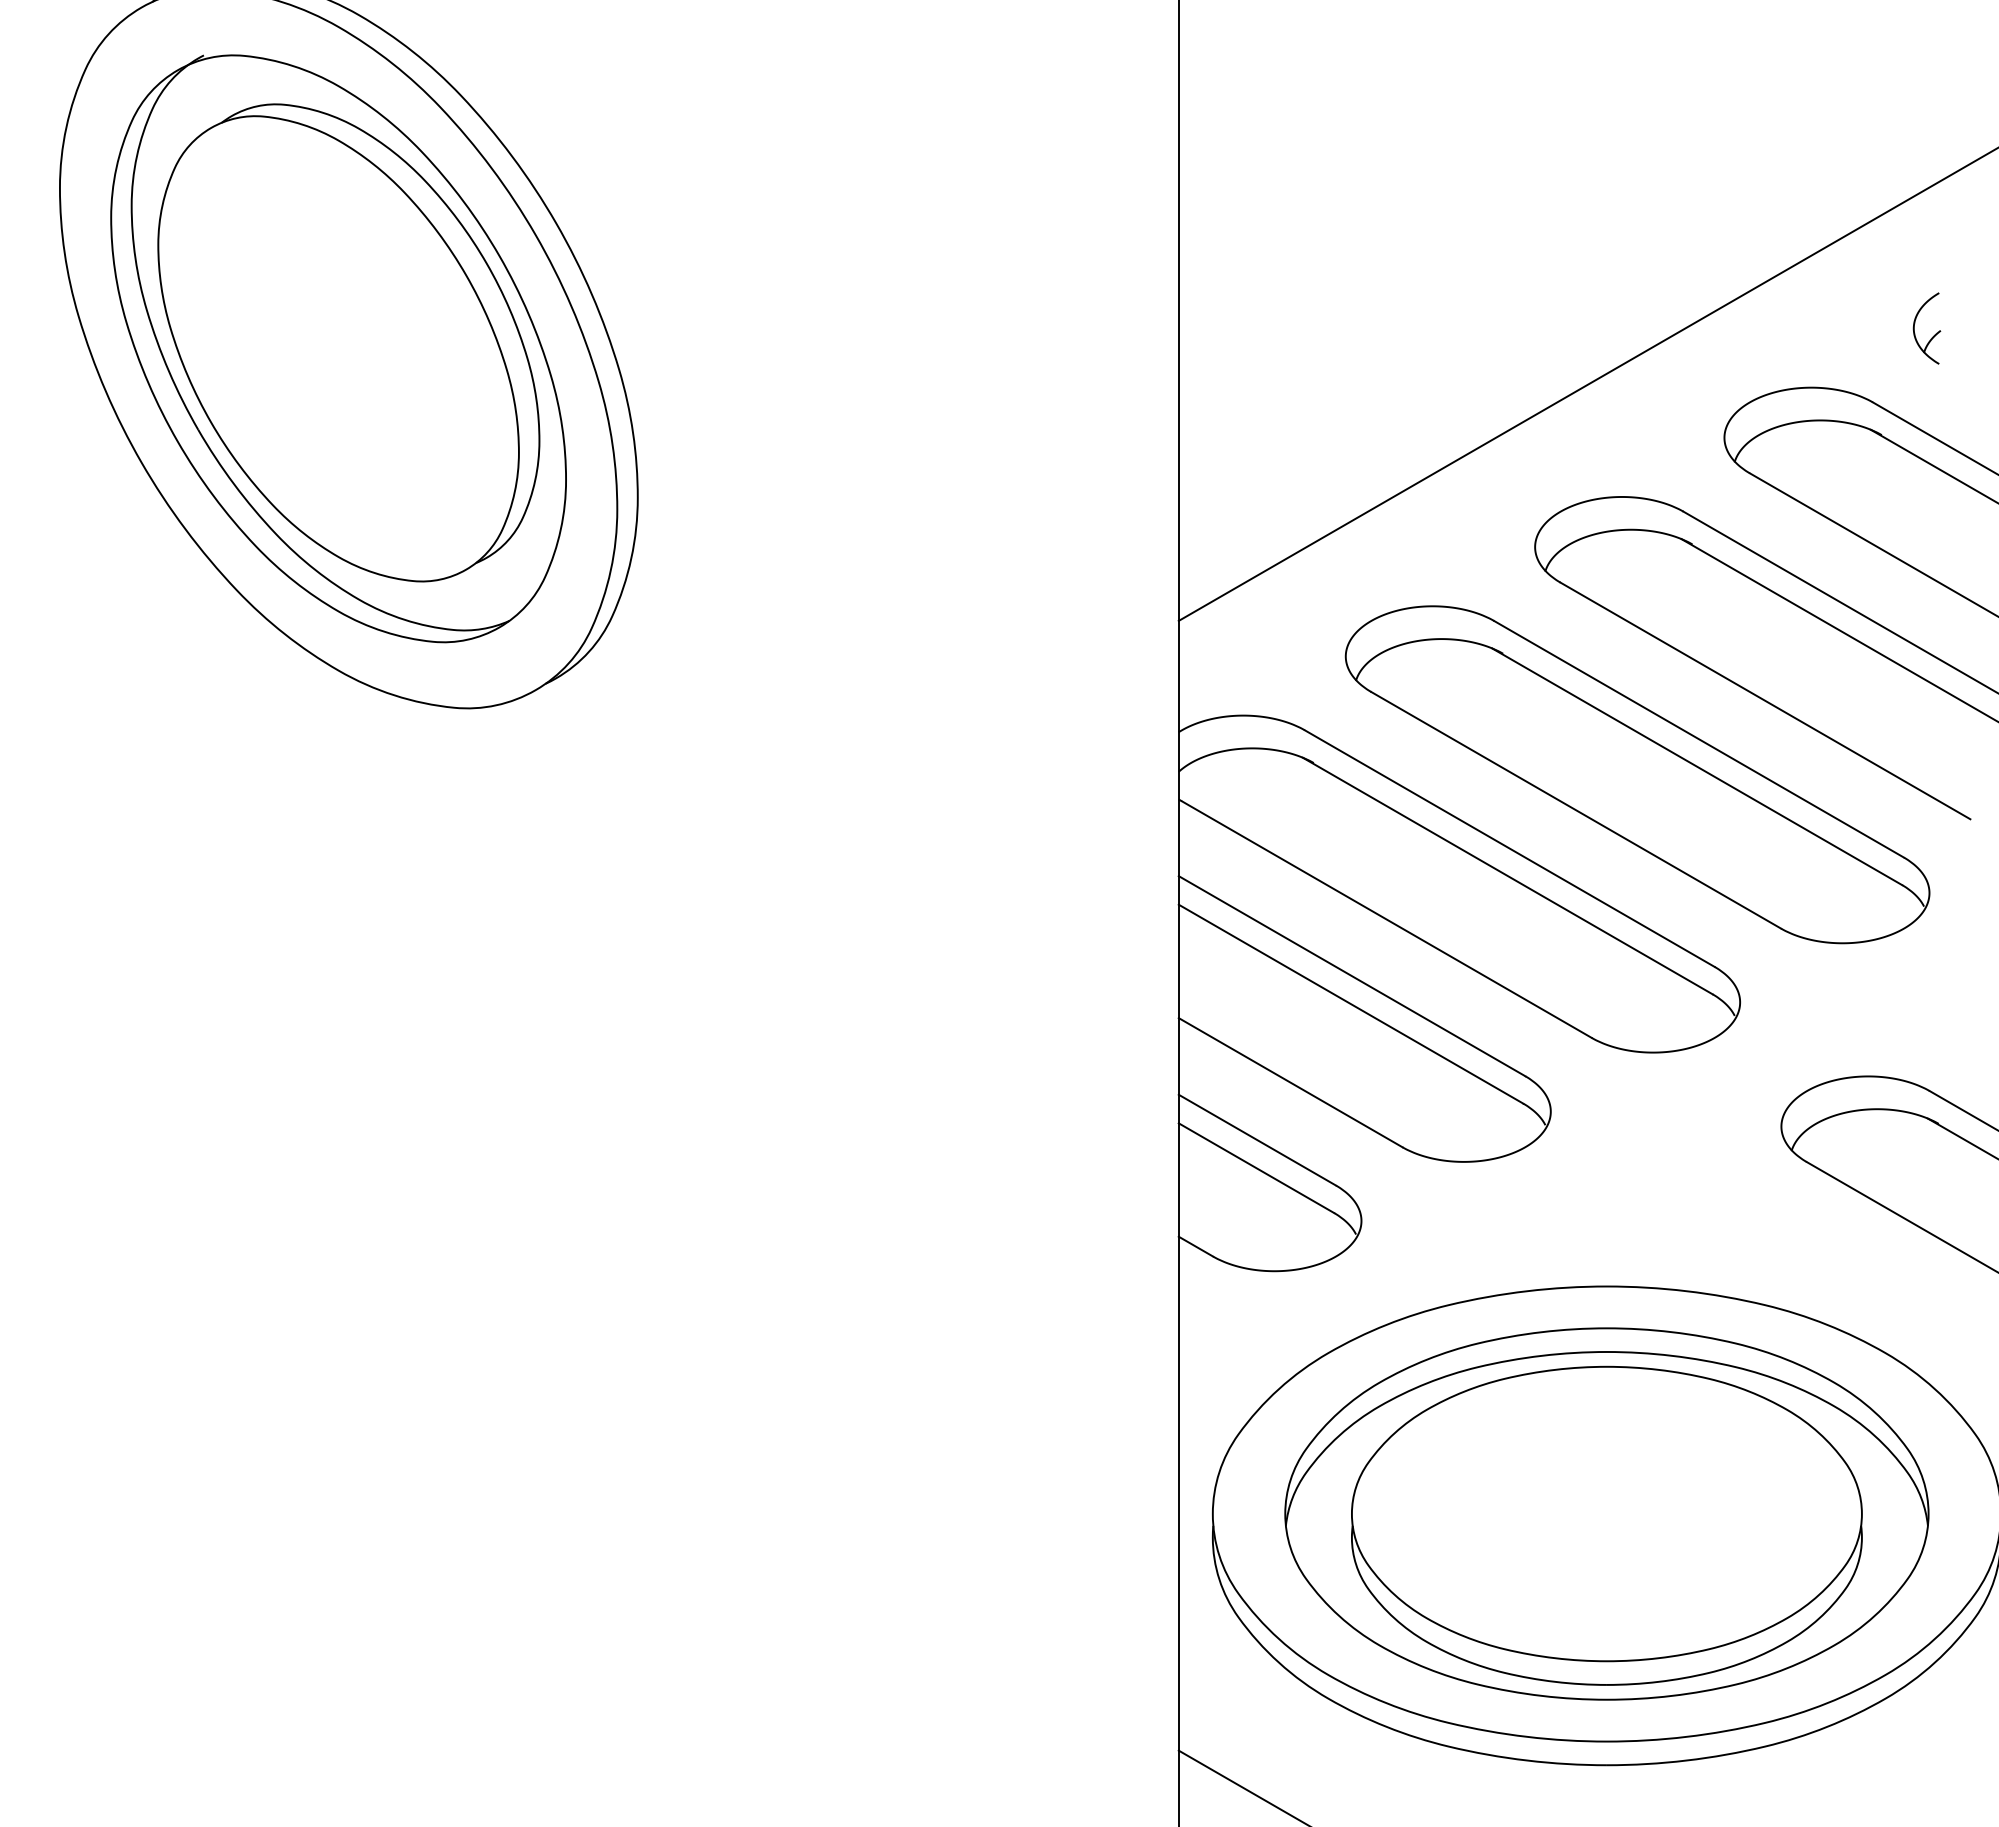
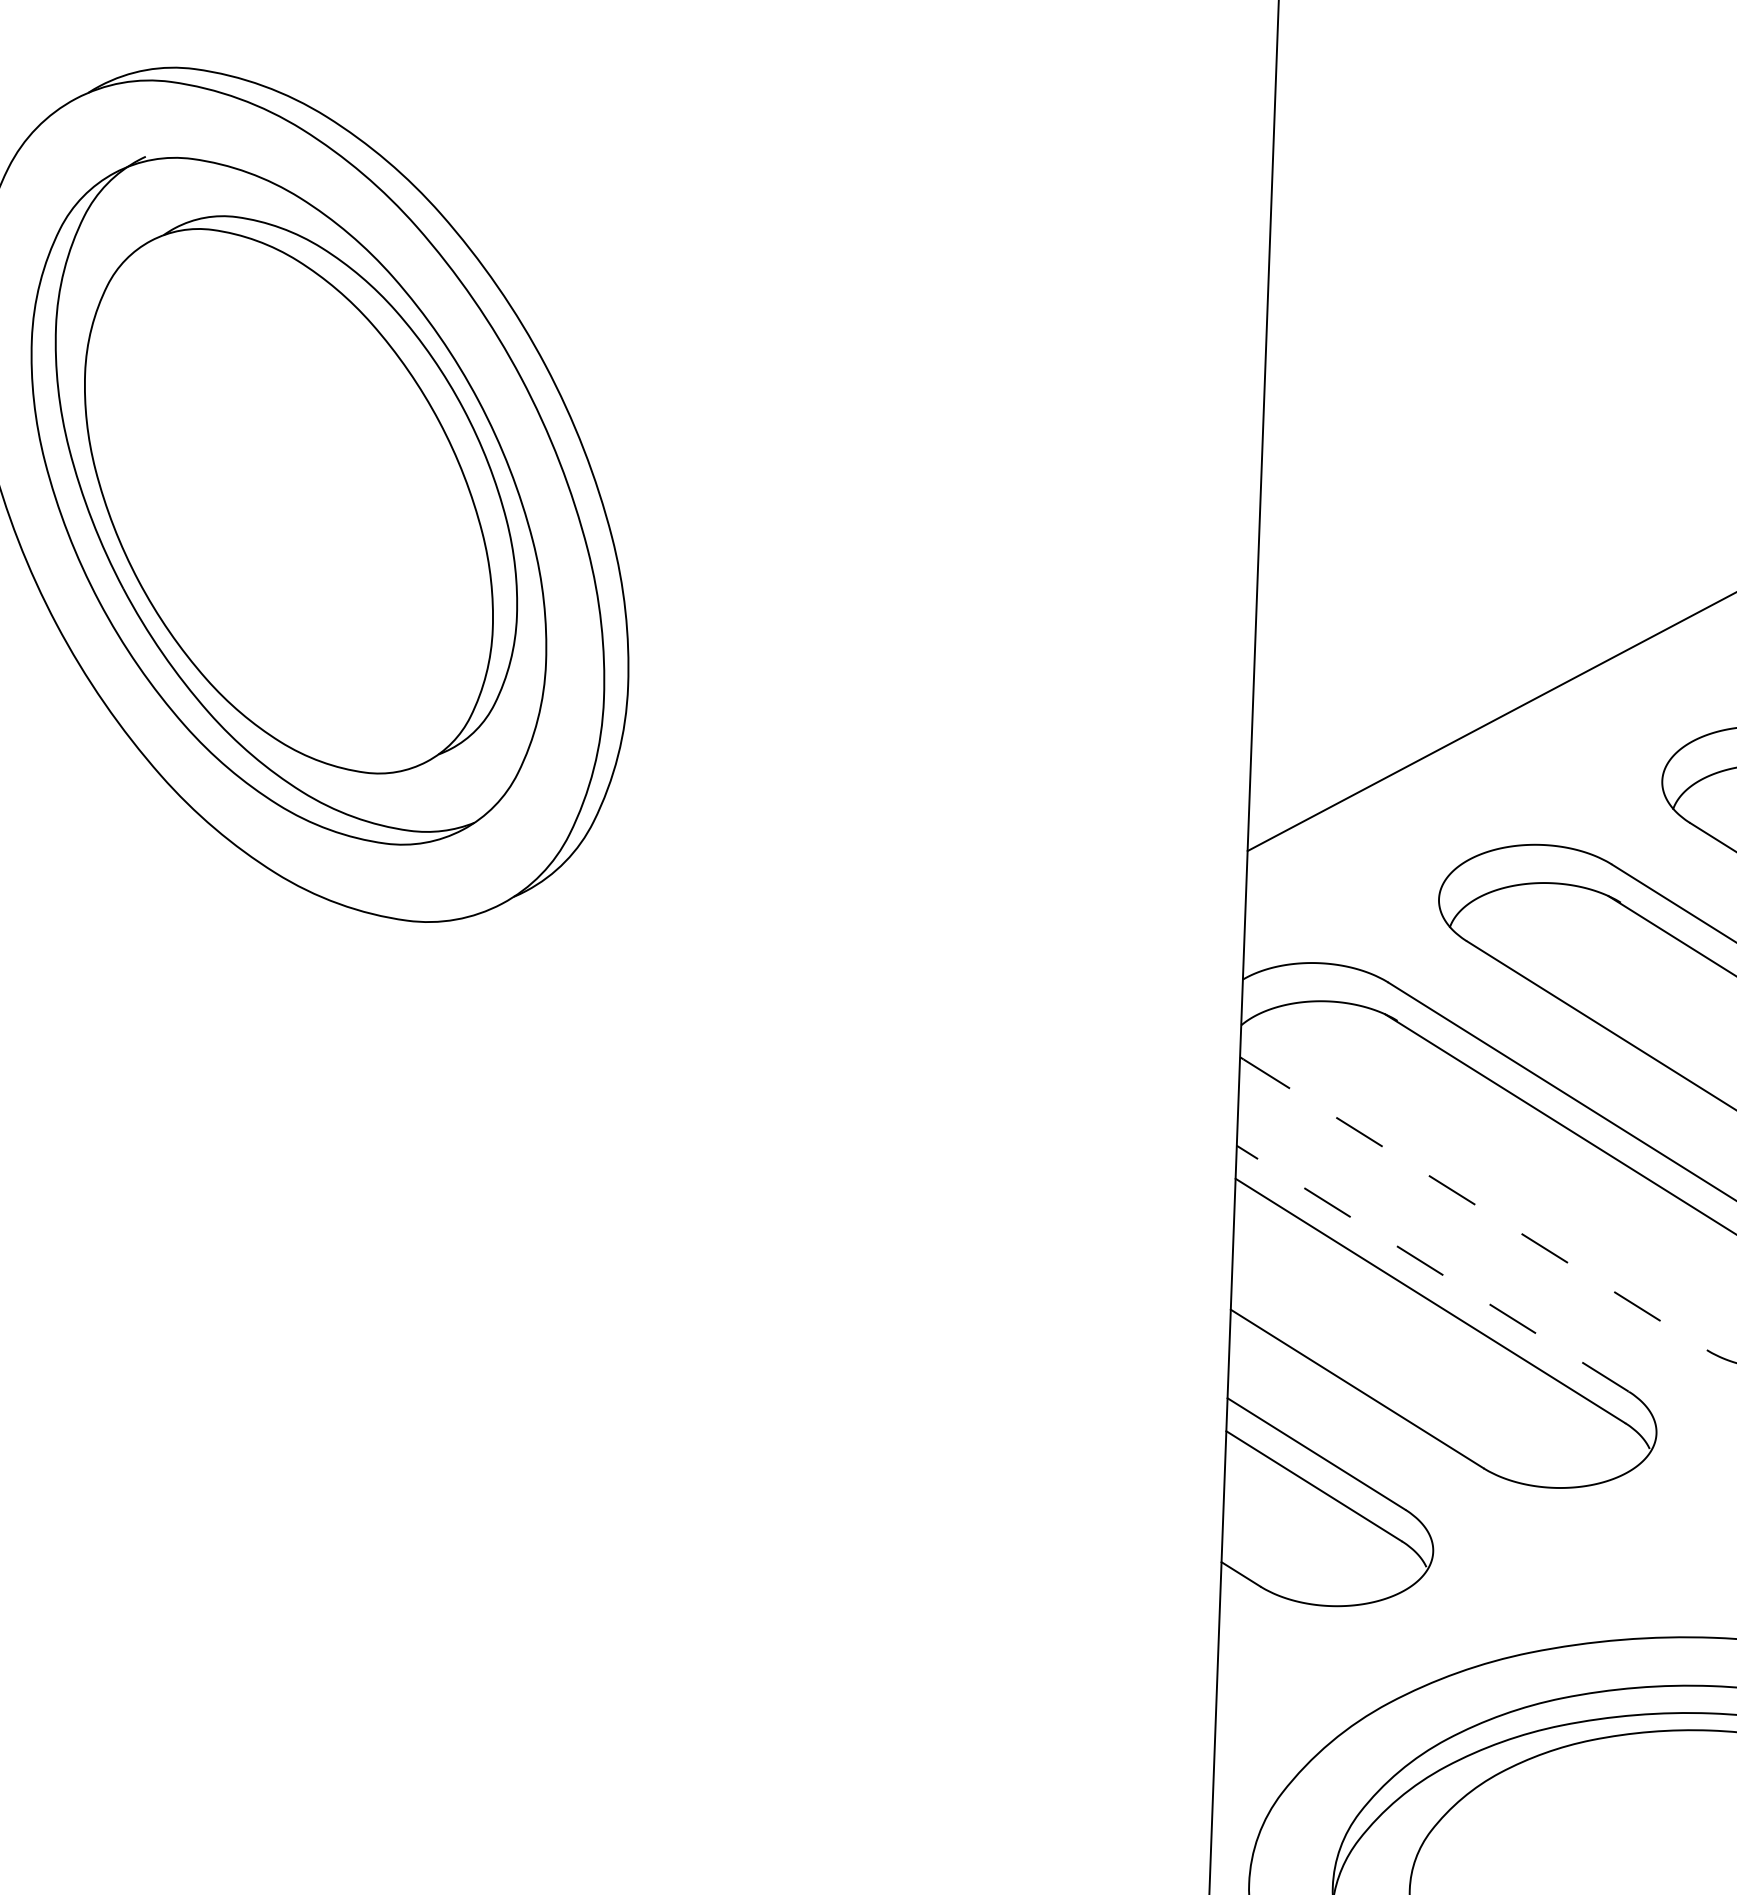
line: (1386, 919) -> (1474, 1204), solid -> dashed
line: (1351, 975) -> (1432, 1267), solid -> dashed

